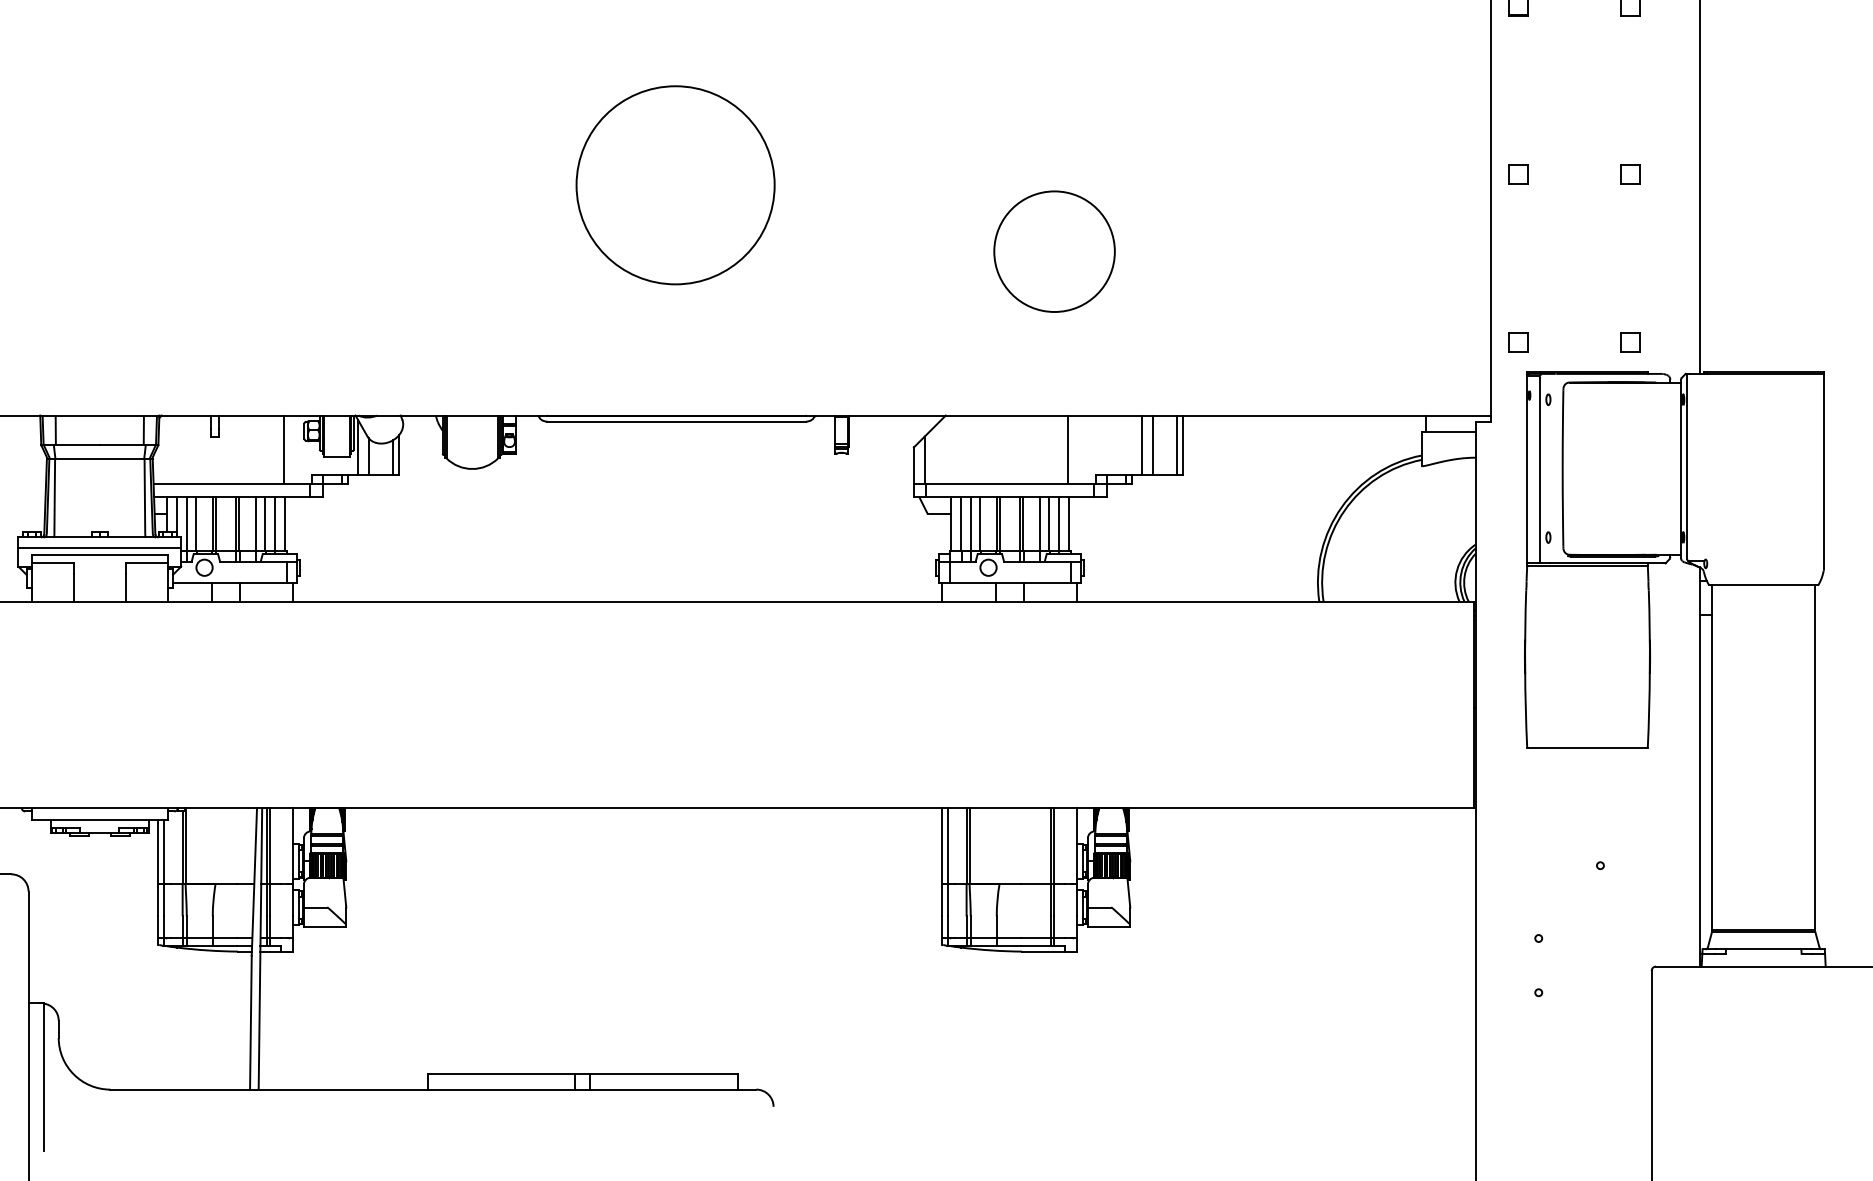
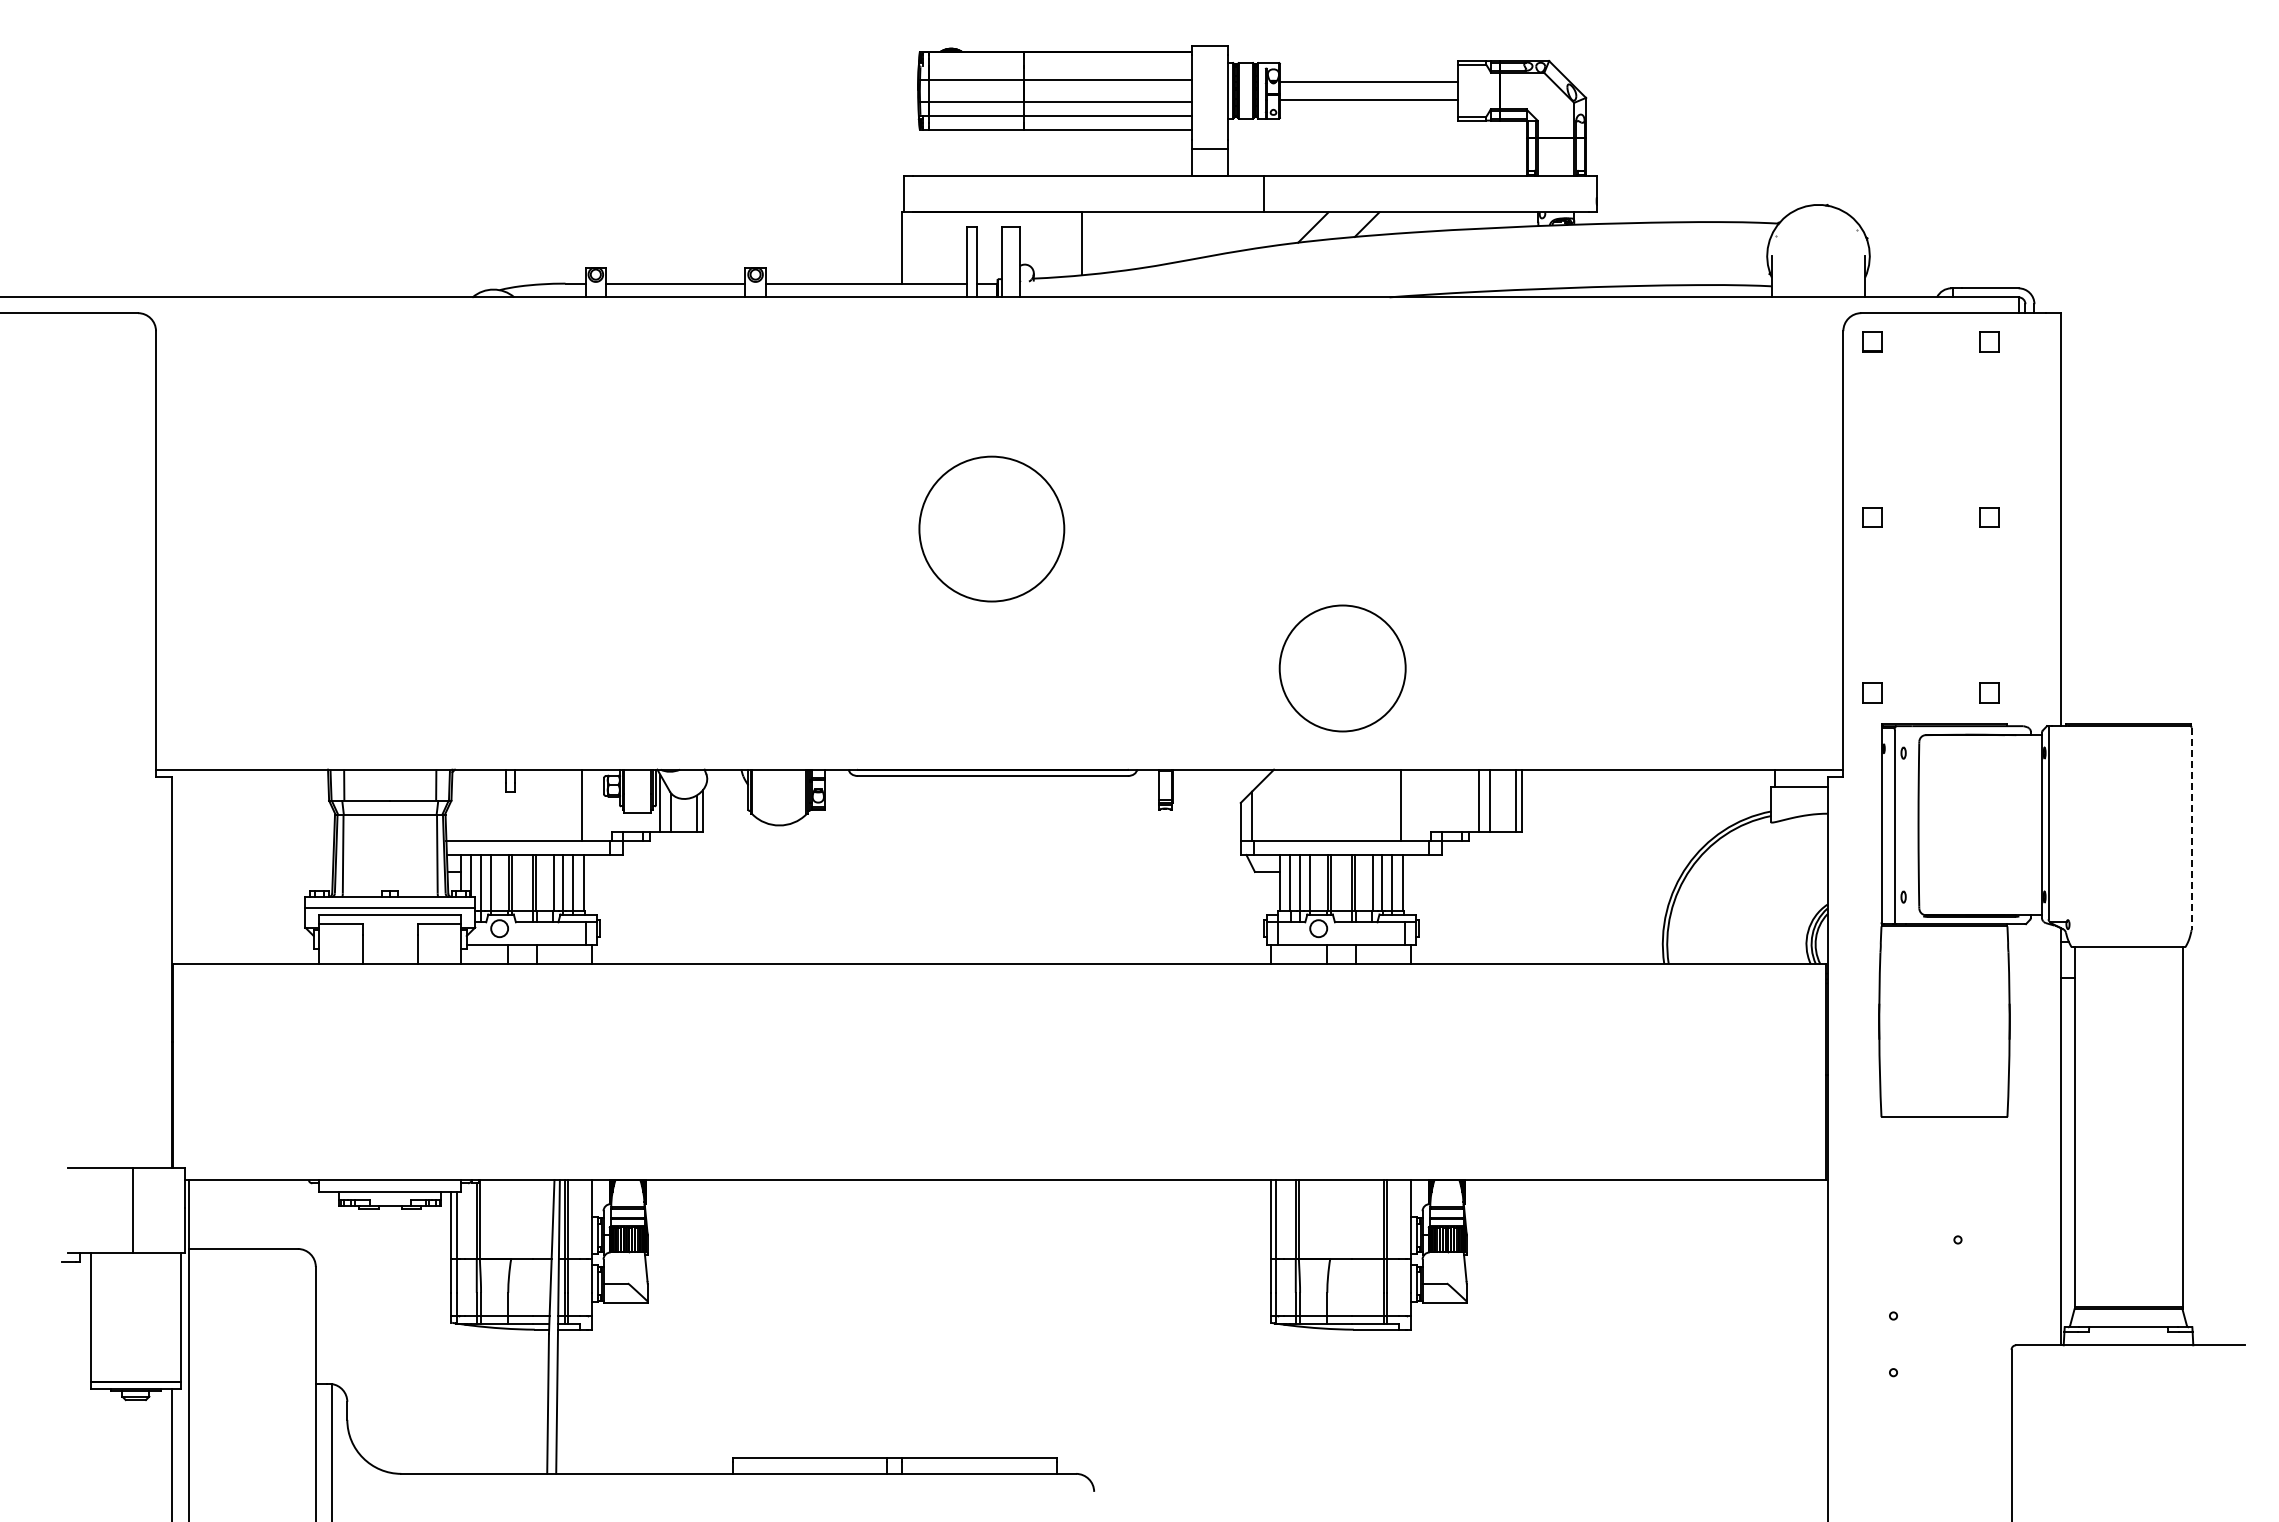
circle: (675, 184) -> (991, 528), size x0.7
circle: (1054, 251) -> (1342, 668), moved
line: (1823, 472) -> (2191, 829), solid -> dashed

